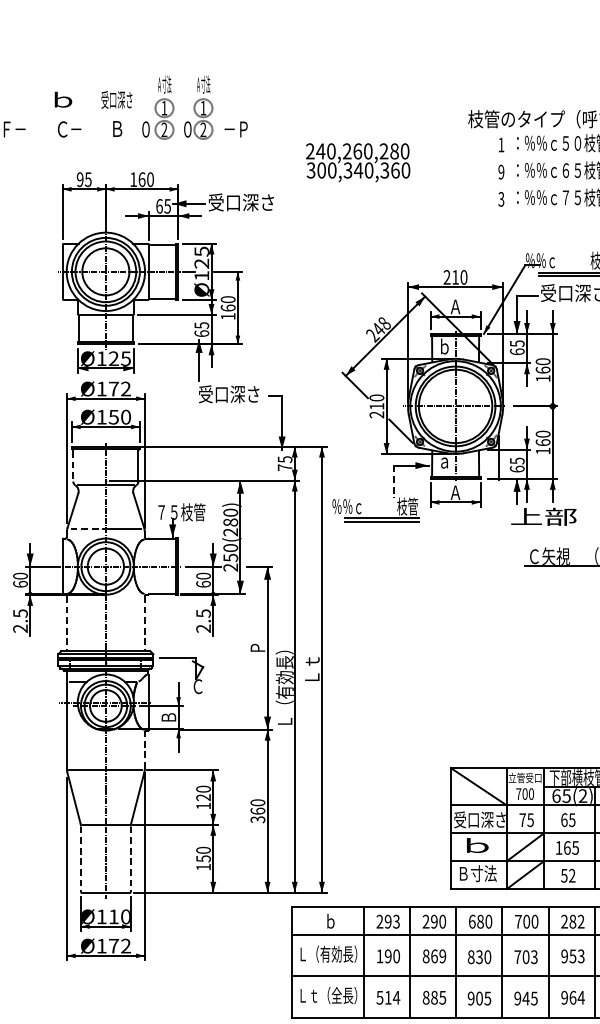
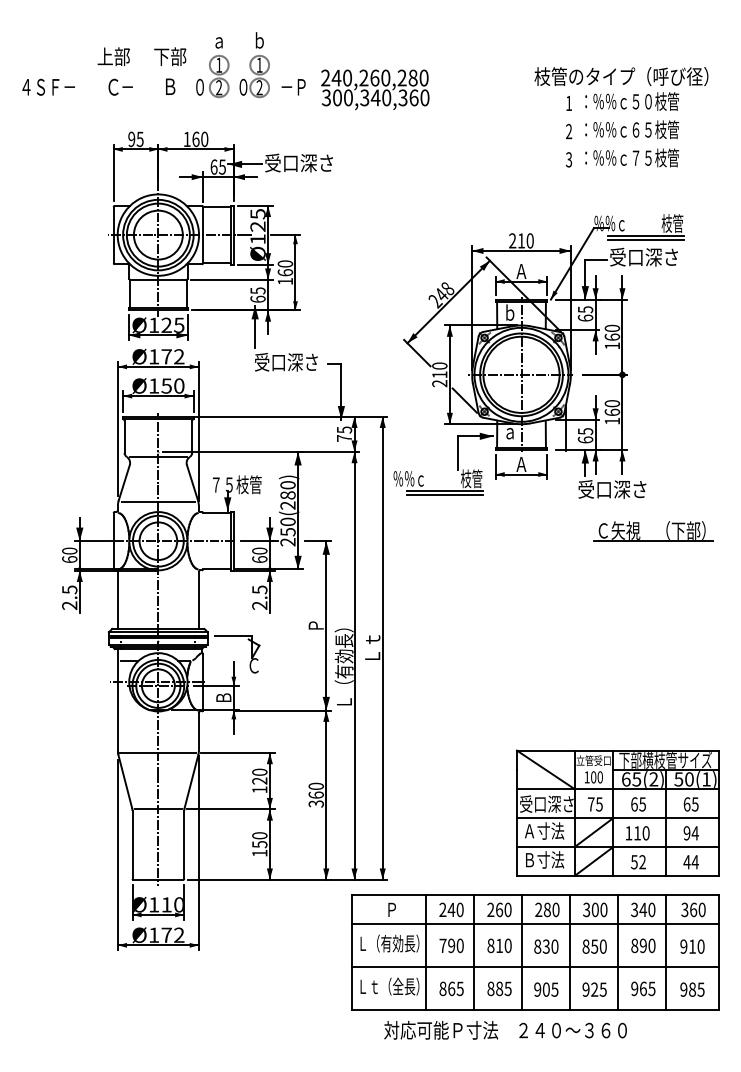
text: (164, 84) -> (219, 40), Ａ寸法 -> ａ
text: (203, 84) -> (259, 40), Ａ寸法 -> ｂ
text: (62, 99) -> (113, 56), ｂ -> 上部
text: (116, 99) -> (169, 56), 受口深さ -> 下部
text: (358, 162) -> (375, 89), moved
text: (501, 172) -> (569, 131), 9 -> 2
line: (73, 465) -> (124, 436), dashed -> solid
line: (393, 481) -> (457, 452), dashed -> solid
text: (543, 516) -> (612, 489), 上部 -> 受口深さ
line: (88, 529) -> (140, 502), dashed -> solid
line: (66, 623) -> (117, 600), dashed -> solid
line: (144, 623) -> (198, 600), dashed -> solid
line: (144, 749) -> (198, 731), dashed -> solid
text: (518, 794) -> (586, 777), 700 -> 100
text: (477, 845) -> (544, 830), ｂ -> Ａ寸法
text: (571, 848) -> (641, 833), 165 -> 110
line: (80, 858) -> (132, 844), dashed -> solid
line: (131, 858) -> (184, 844), dashed -> solid
text: (330, 921) -> (391, 909), ｂ -> Ｐ
text: (392, 921) -> (455, 909), 293 -> 240
text: (434, 921) -> (499, 909), 290 -> 260
text: (471, 921) -> (538, 909), 680 -> 280
text: (518, 921) -> (586, 909), 700 -> 300
text: (573, 921) -> (643, 909), 282 -> 340
text: (379, 956) -> (442, 945), 190 -> 790
text: (438, 956) -> (503, 945), 869 -> 810
text: (525, 956) -> (594, 946), 703 -> 850
text: (573, 956) -> (643, 945), 953 -> 890
text: (388, 997) -> (451, 988), 514 -> 865
text: (580, 997) -> (651, 988), 964 -> 965
text: (525, 998) -> (594, 989), 945 -> 925

